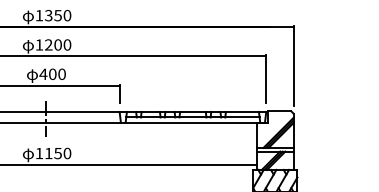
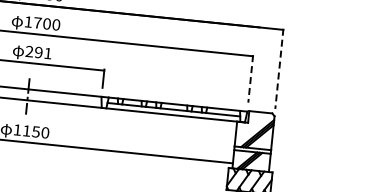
text: (48, 44) -> (37, 22), 1200 -> 1700
line: (293, 66) -> (279, 69), solid -> dashed
text: (52, 73) -> (38, 51), 400 -> 291
line: (266, 79) -> (250, 79), solid -> dashed

